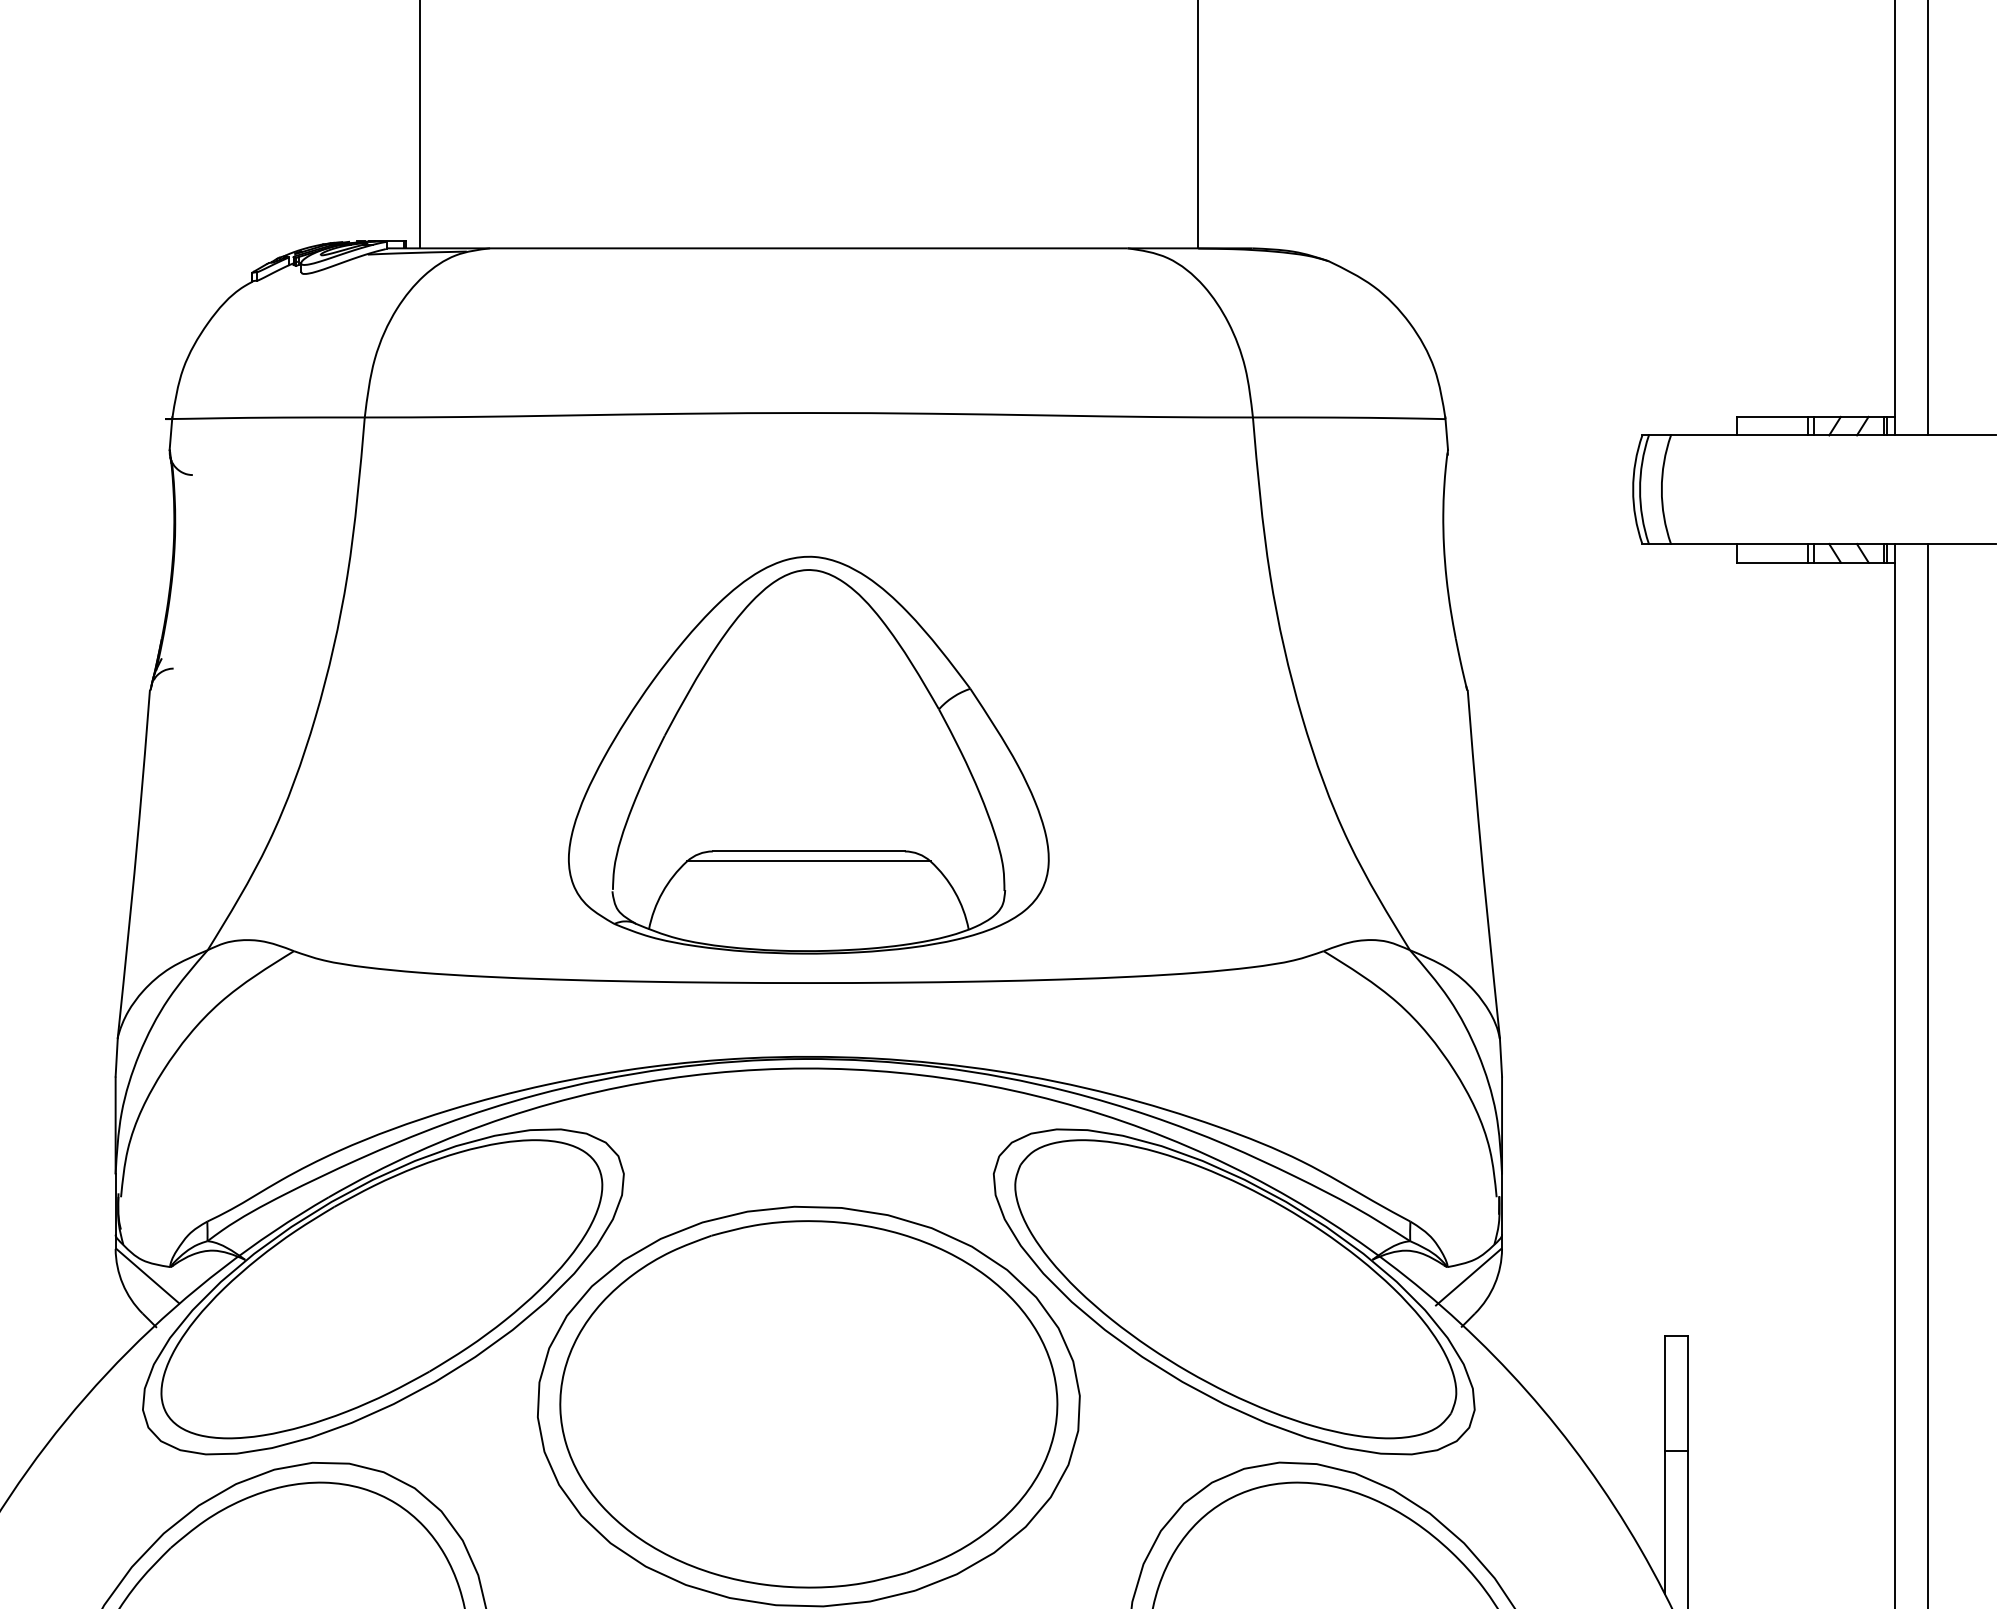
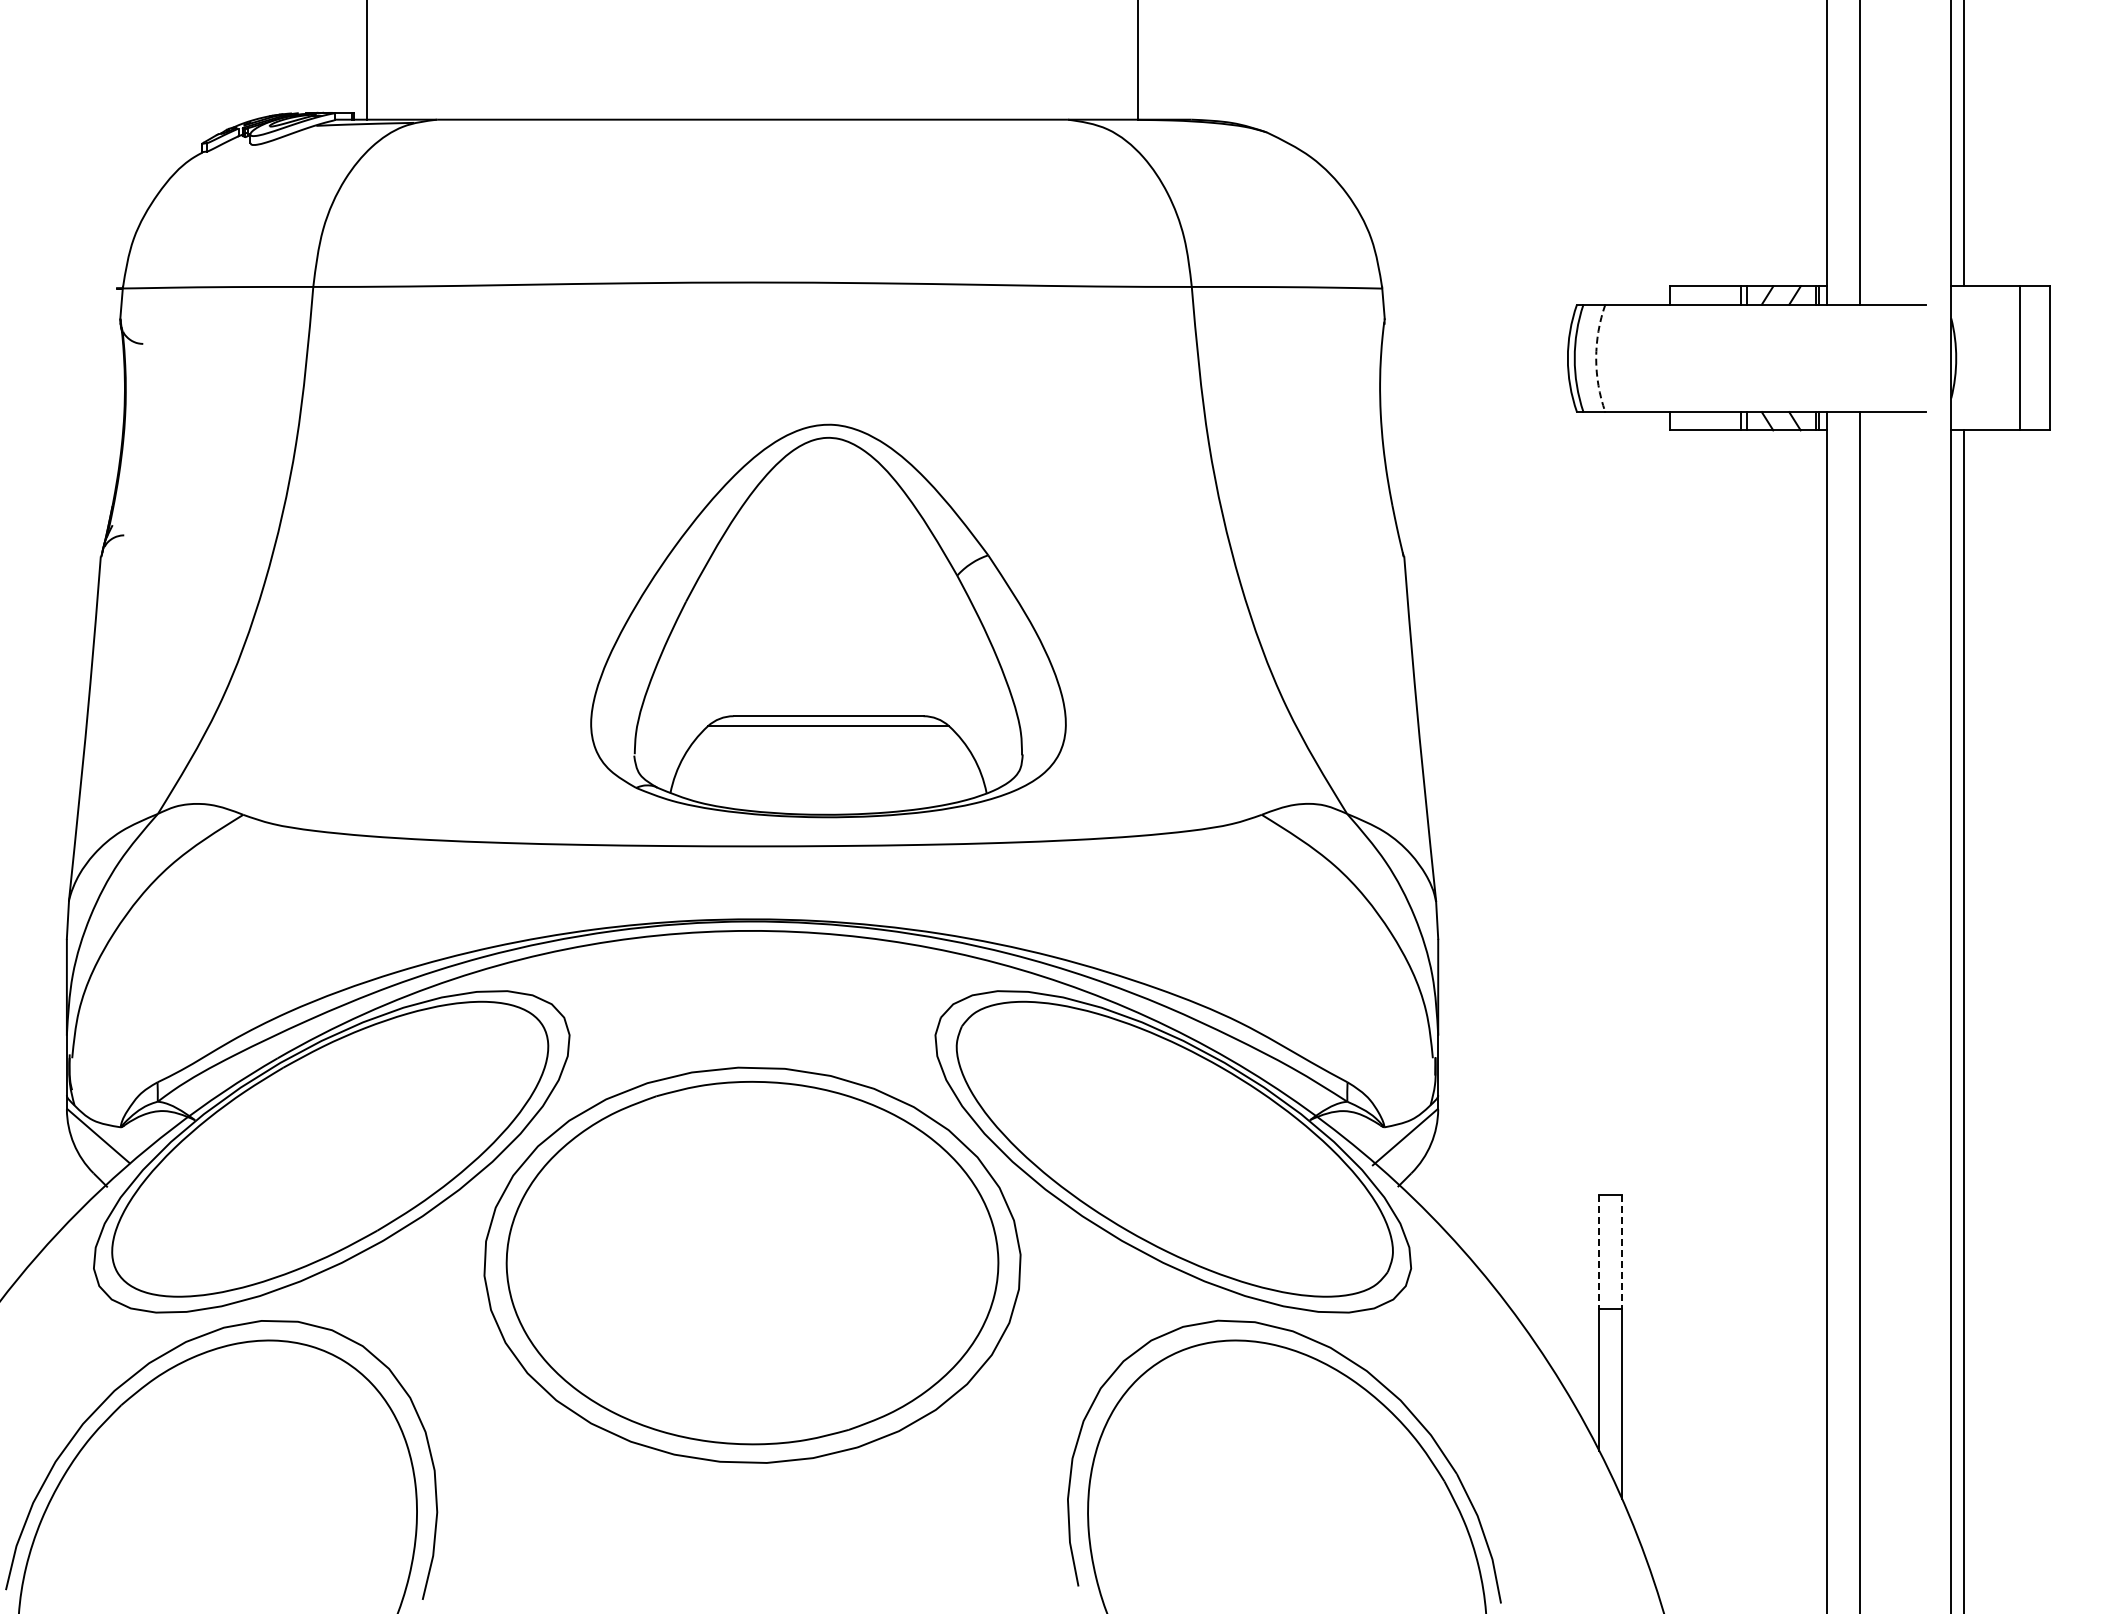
arc: (1662, 489) -> (1596, 358), solid -> dashed
part: (808, 754) -> (828, 620), moved
line: (1665, 1393) -> (1599, 1252), solid -> dashed
line: (1688, 1393) -> (1622, 1252), solid -> dashed

